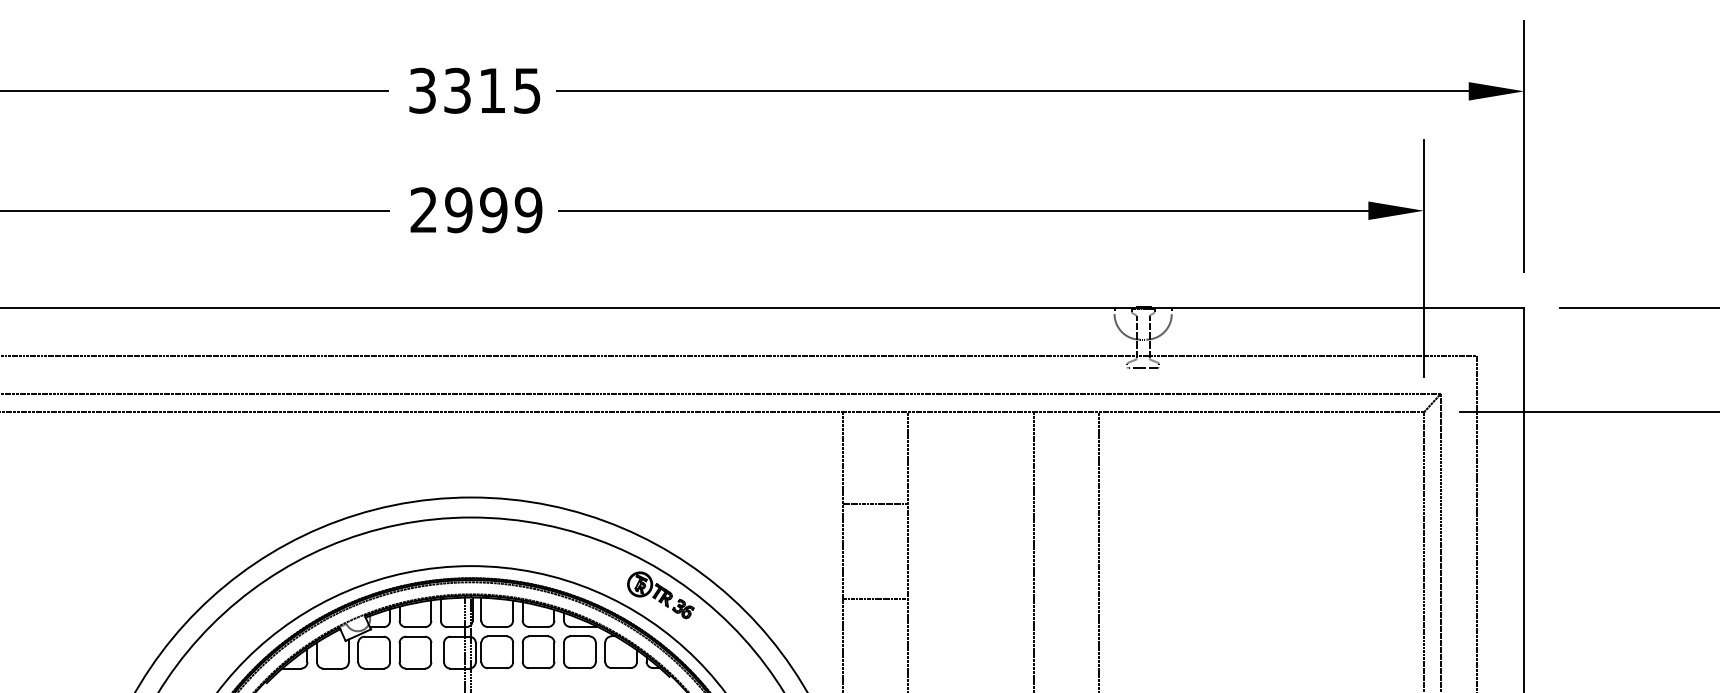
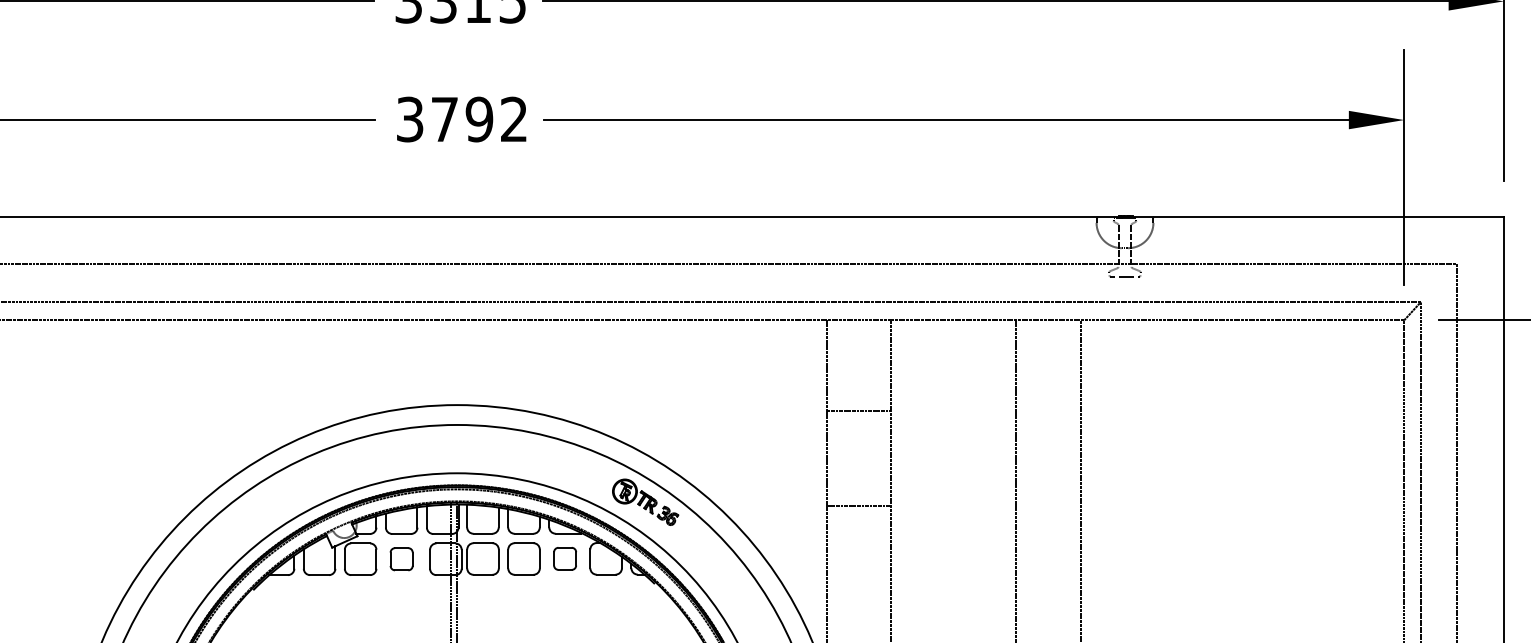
text: (476, 210) -> (462, 119), 2999 -> 3792
part: (579, 651) -> (564, 558), size x0.7
part: (415, 652) -> (401, 559), size x0.7

